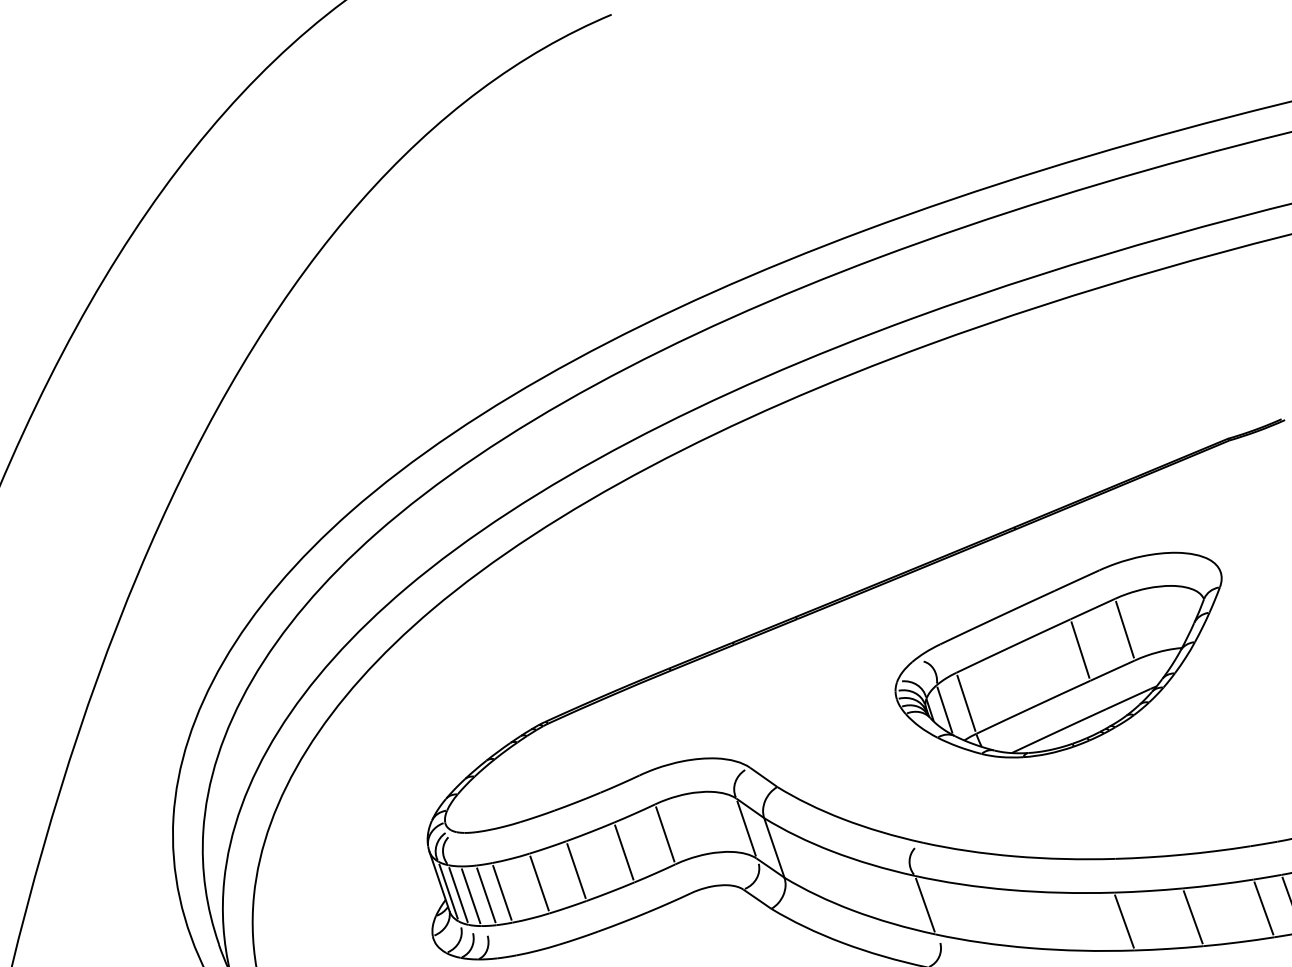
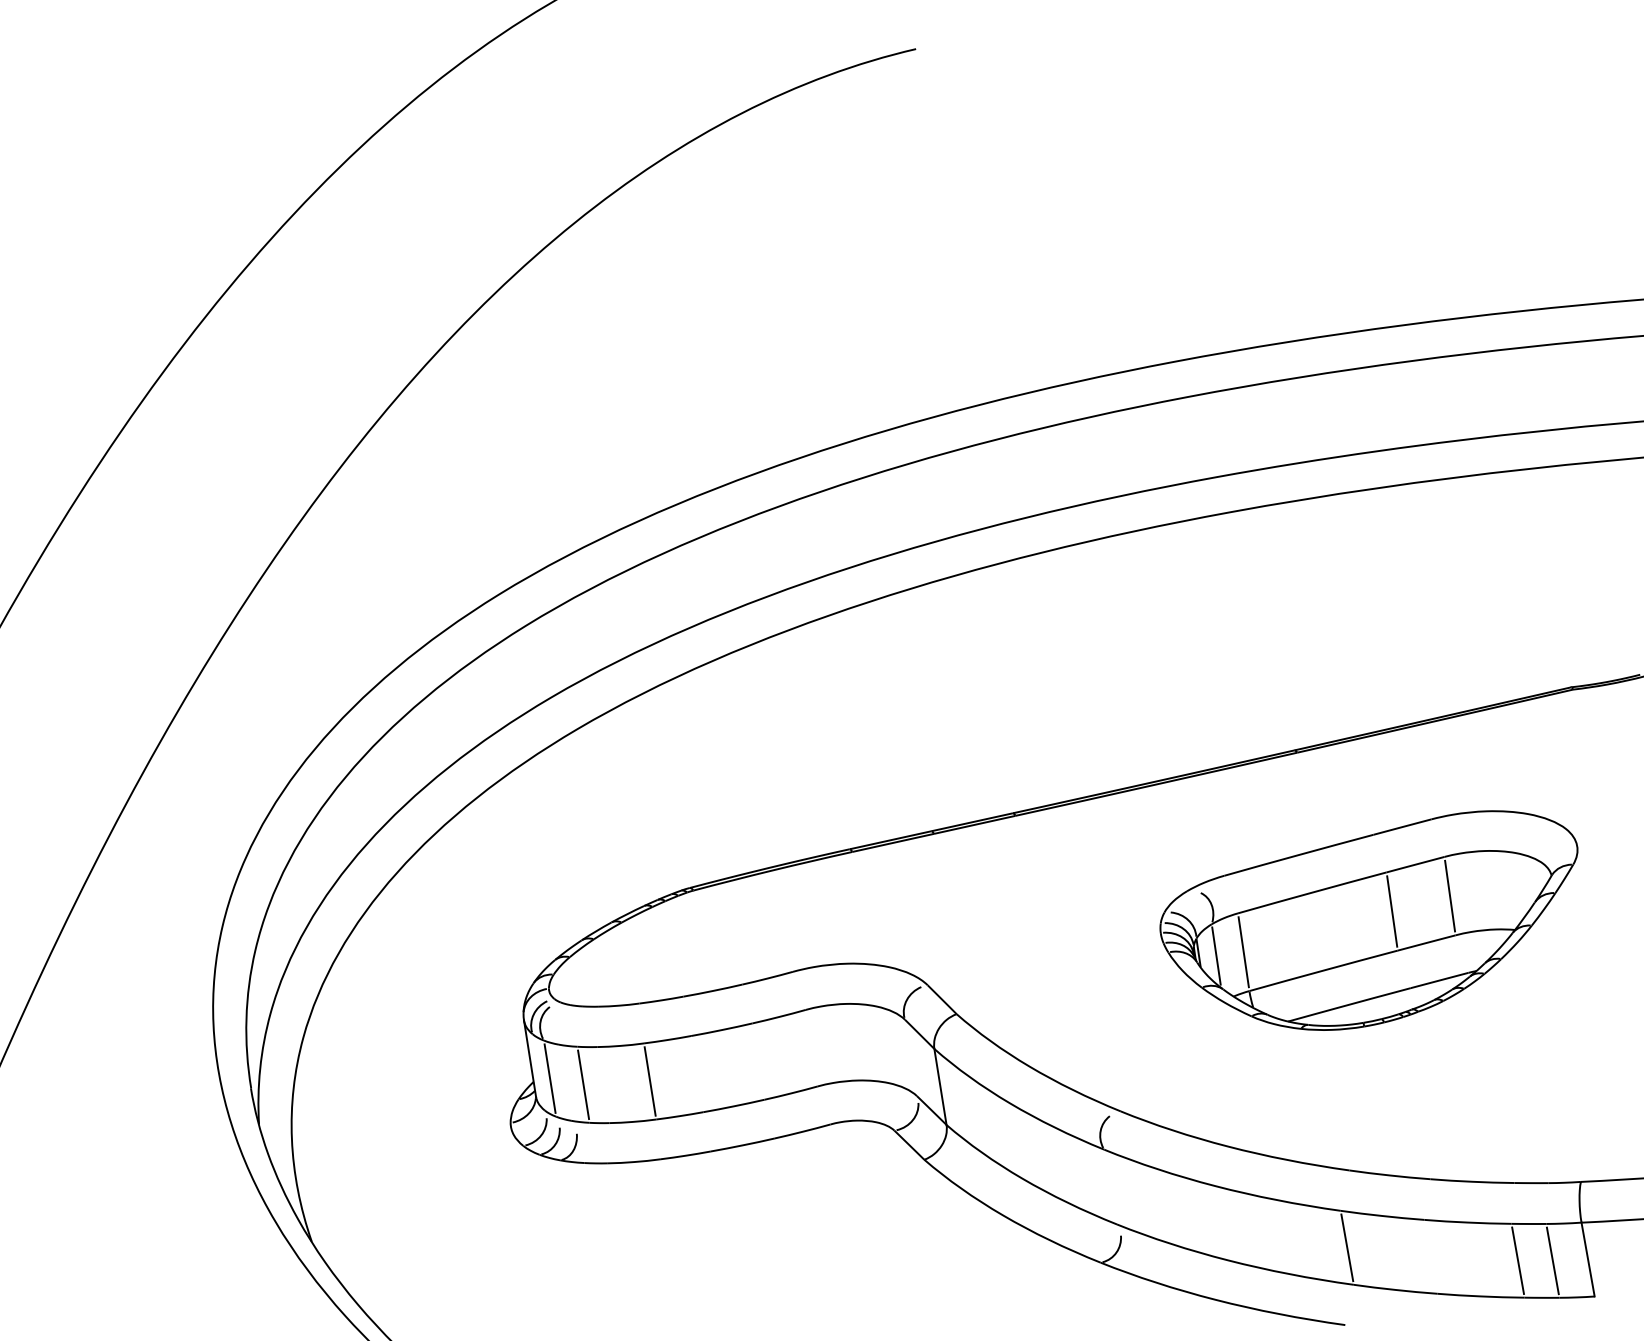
part: (1062, 660) -> (1368, 920), moved
line: (746, 828) -> (910, 1057), removed
line: (664, 833) -> (811, 1047), removed
line: (624, 852) -> (758, 1061), removed
line: (575, 870) -> (696, 1073), removed
line: (448, 891) -> (538, 1072), removed
line: (501, 892) -> (602, 1084), removed
line: (470, 896) -> (564, 1082), removed
line: (925, 904) -> (1110, 1186), removed
line: (1192, 917) -> (1430, 1256), removed

